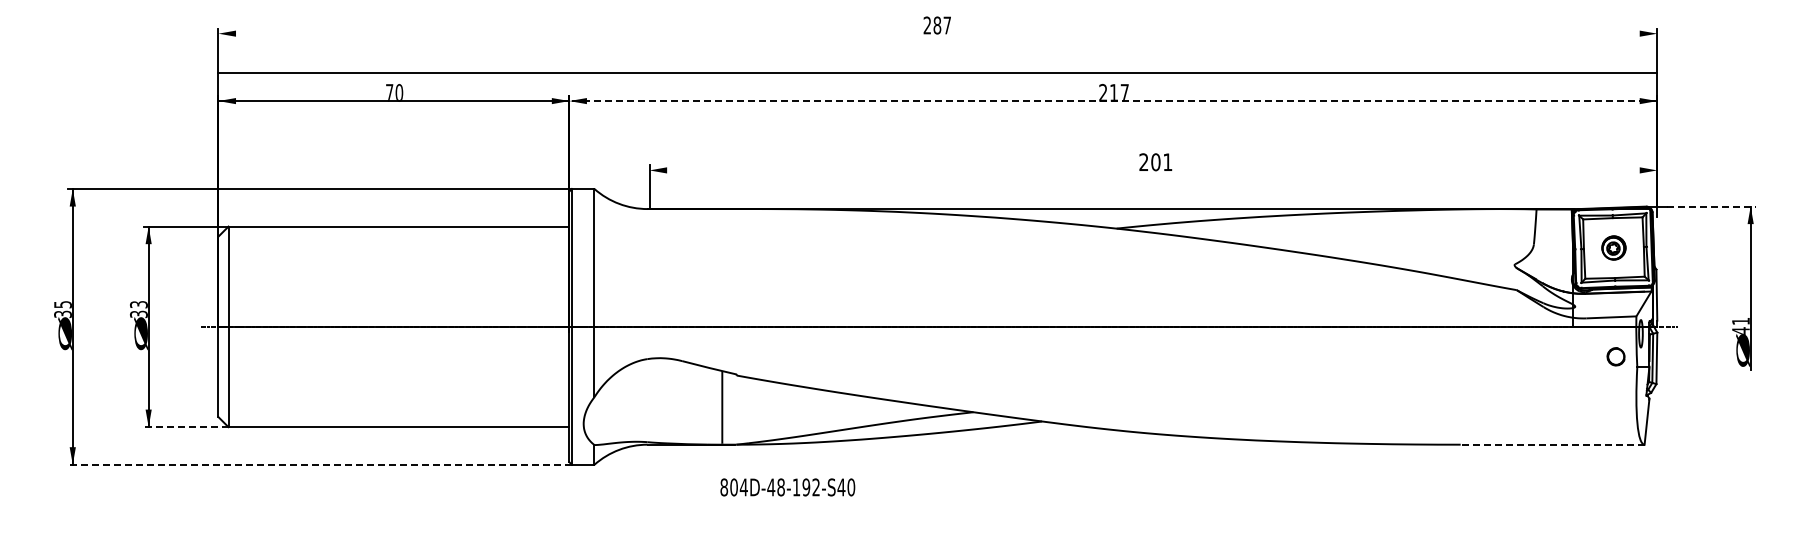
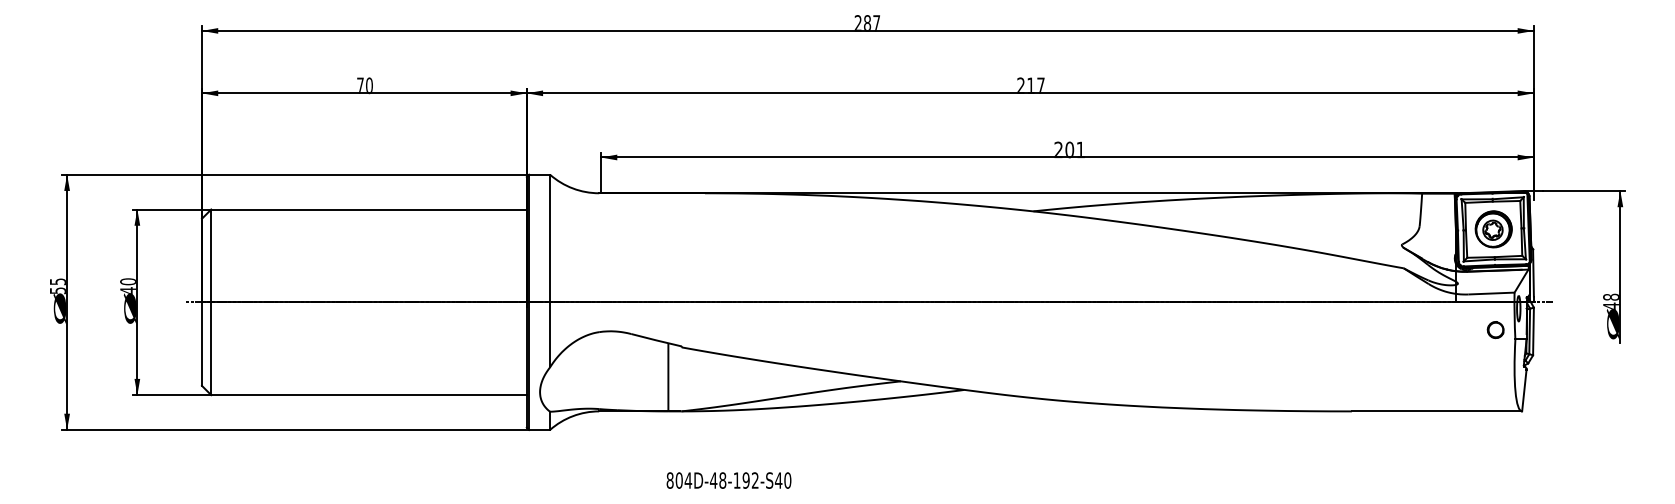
line: (937, 72) -> (867, 30), moved
line: (1113, 101) -> (1030, 93), dashed -> solid
line: (1153, 170) -> (1067, 157), added
line: (1712, 206) -> (1585, 190), dashed -> solid
part: (1613, 247) -> (1493, 228), size x1.67
text: (138, 309) -> (127, 286), 33 -> 40
text: (62, 313) -> (57, 289), 35 -> 55
text: (1740, 321) -> (1610, 297), 41 -> 48
line: (185, 427) -> (171, 395), dashed -> solid
line: (1552, 444) -> (1436, 411), dashed -> solid
line: (319, 464) -> (295, 429), dashed -> solid
text: (787, 487) -> (728, 480), moved

